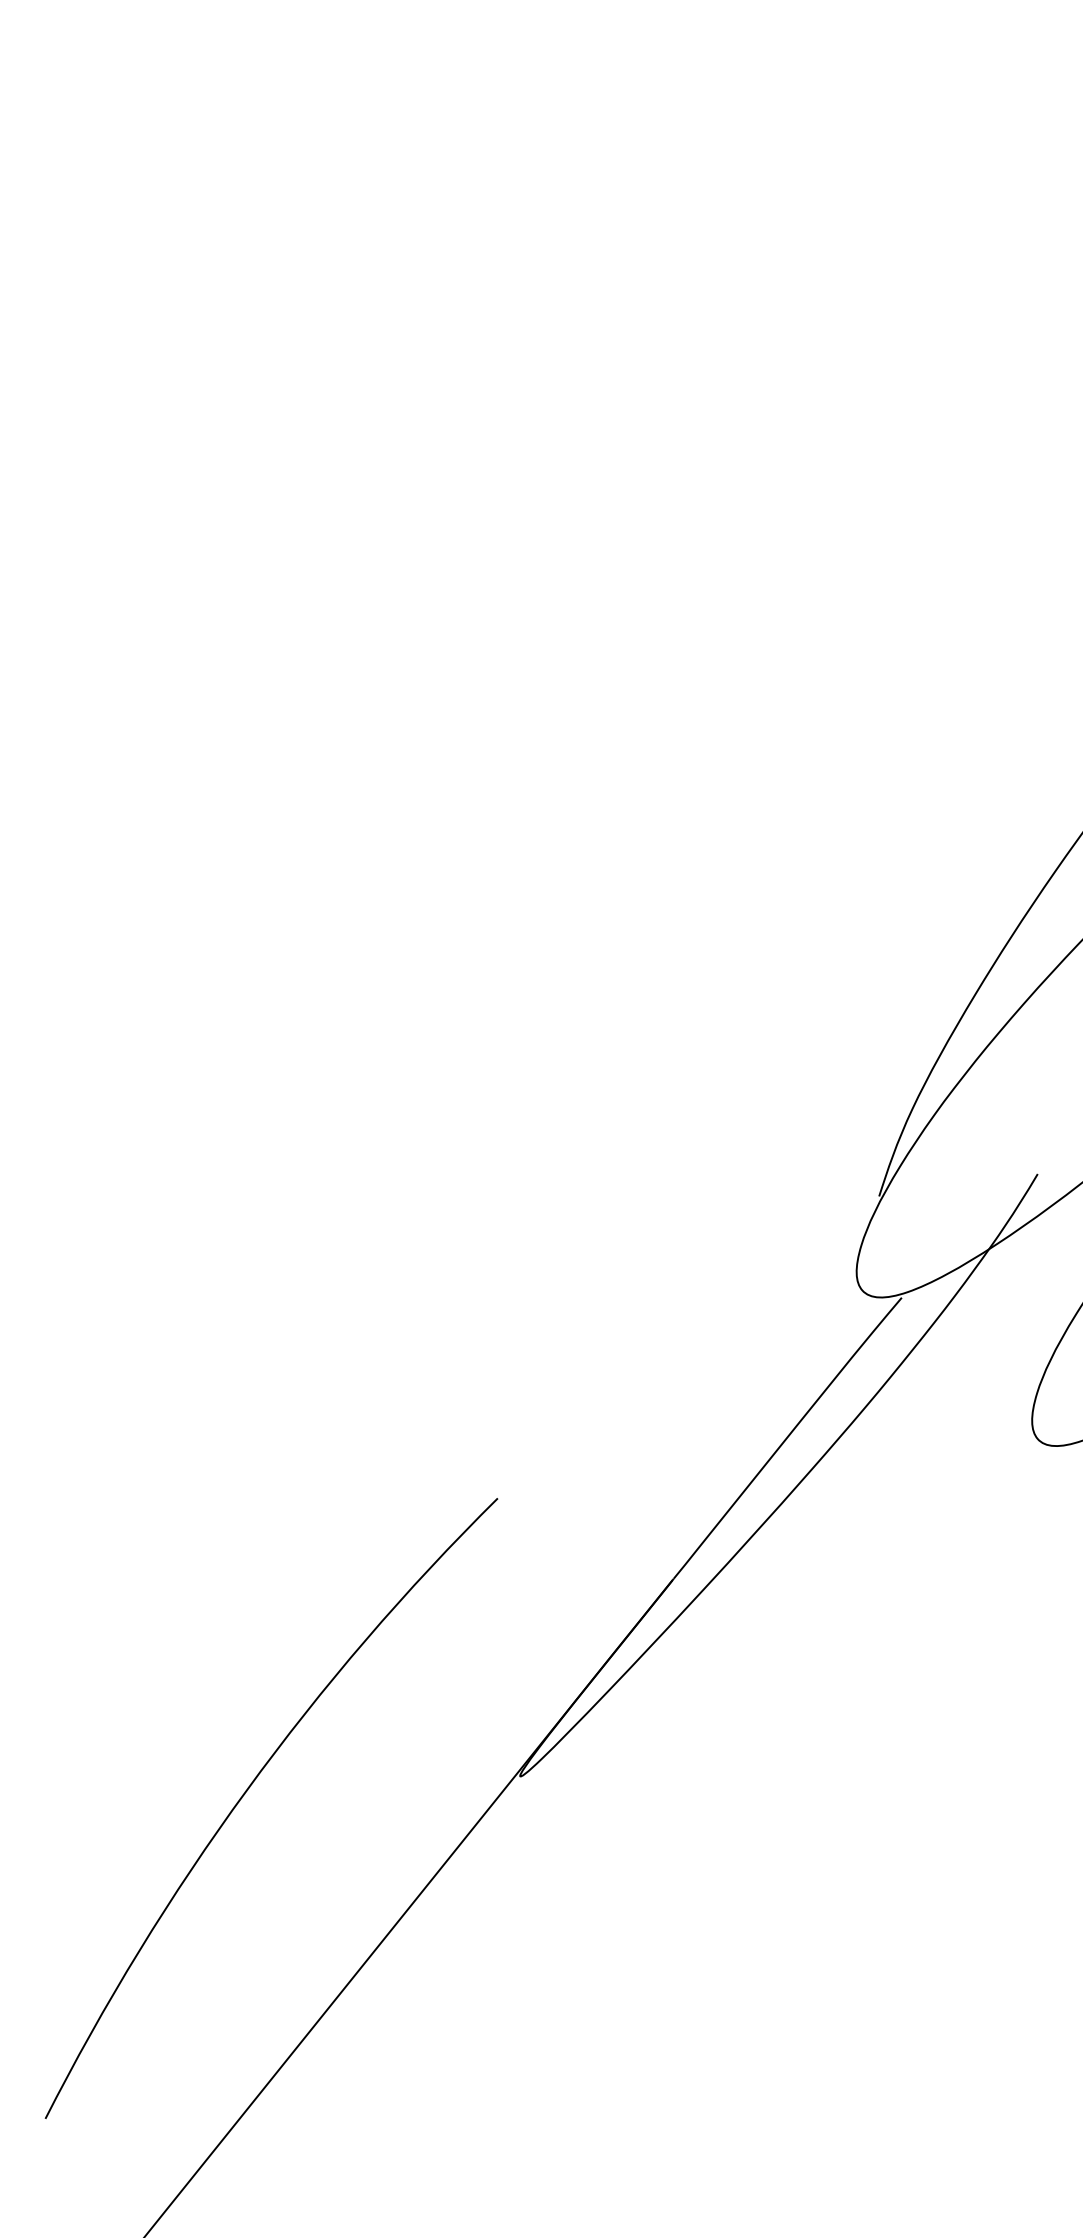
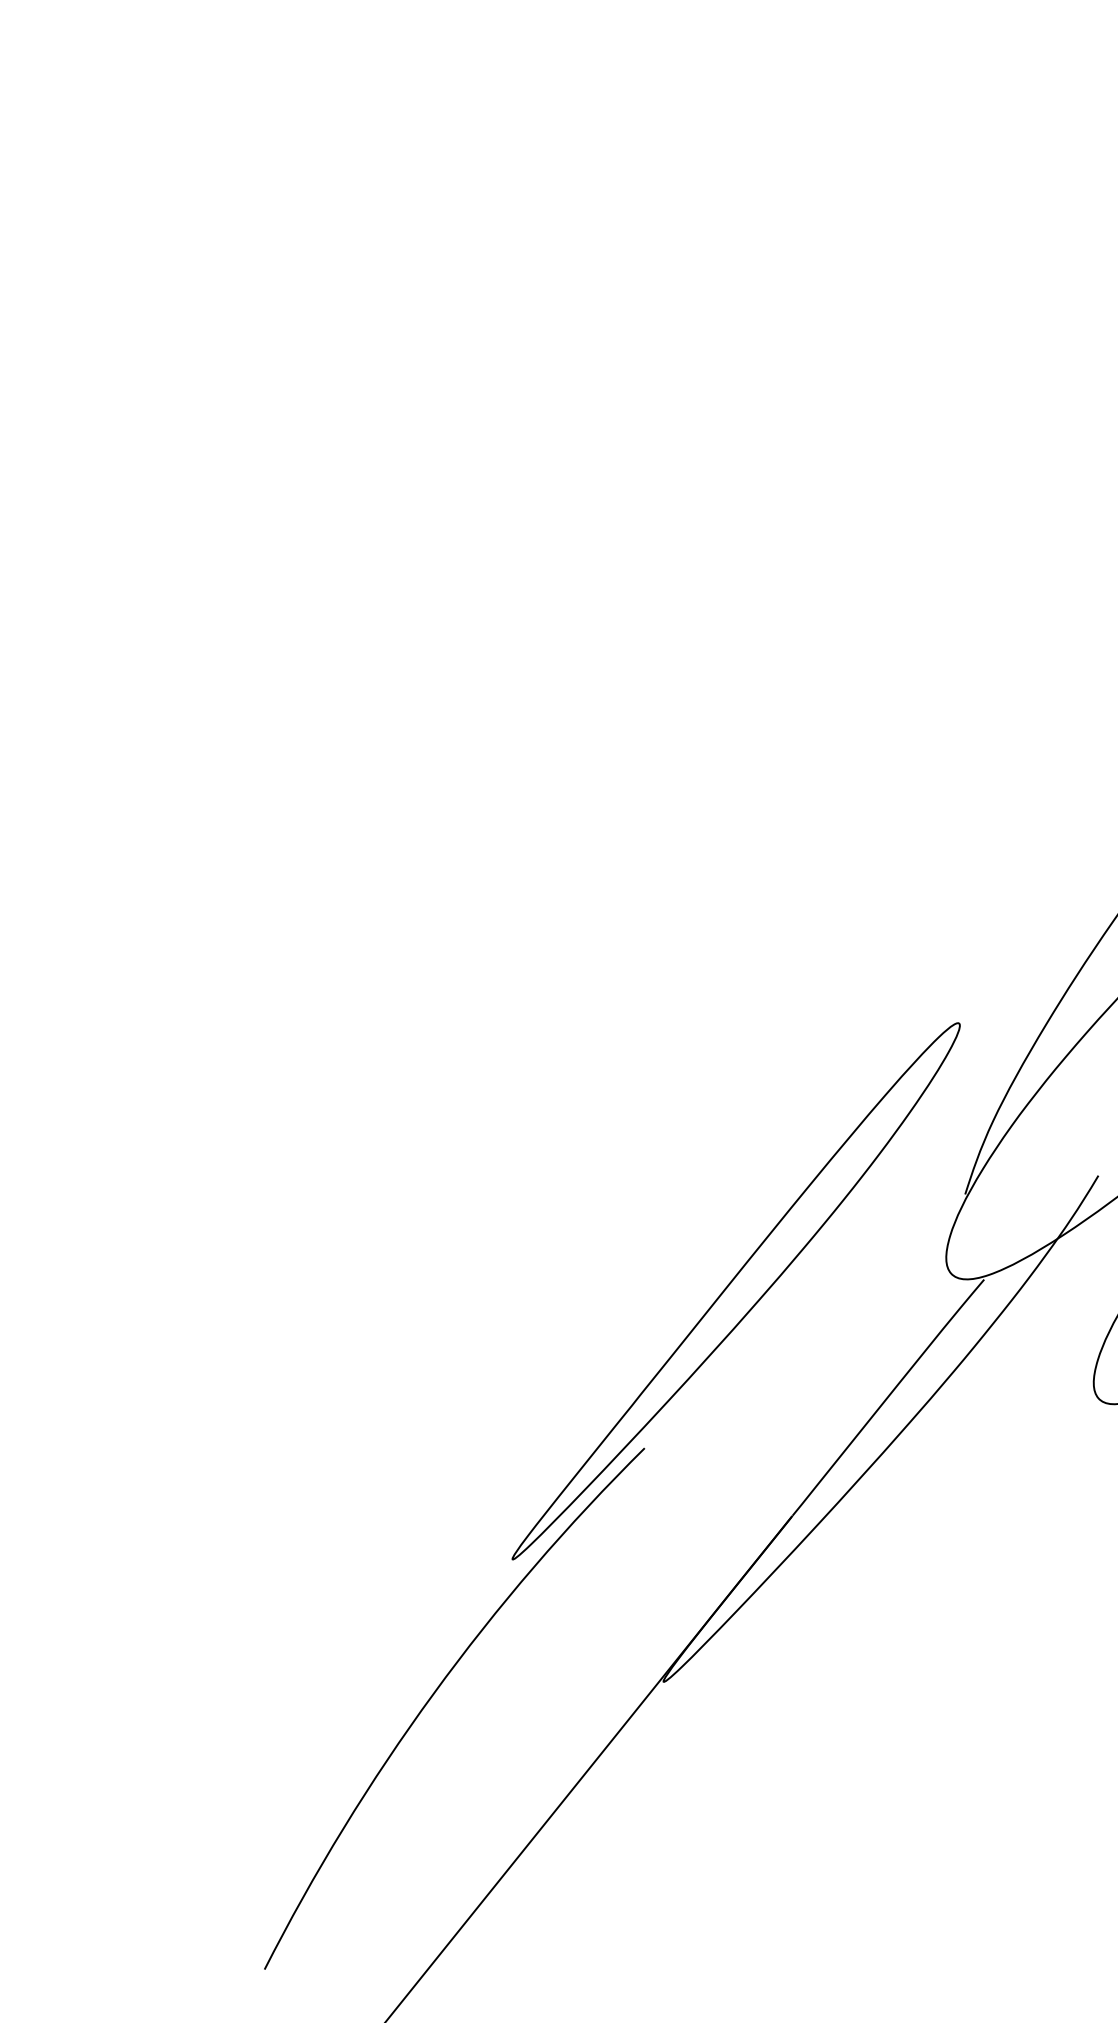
part: (605, 1311) -> (735, 1291), added

